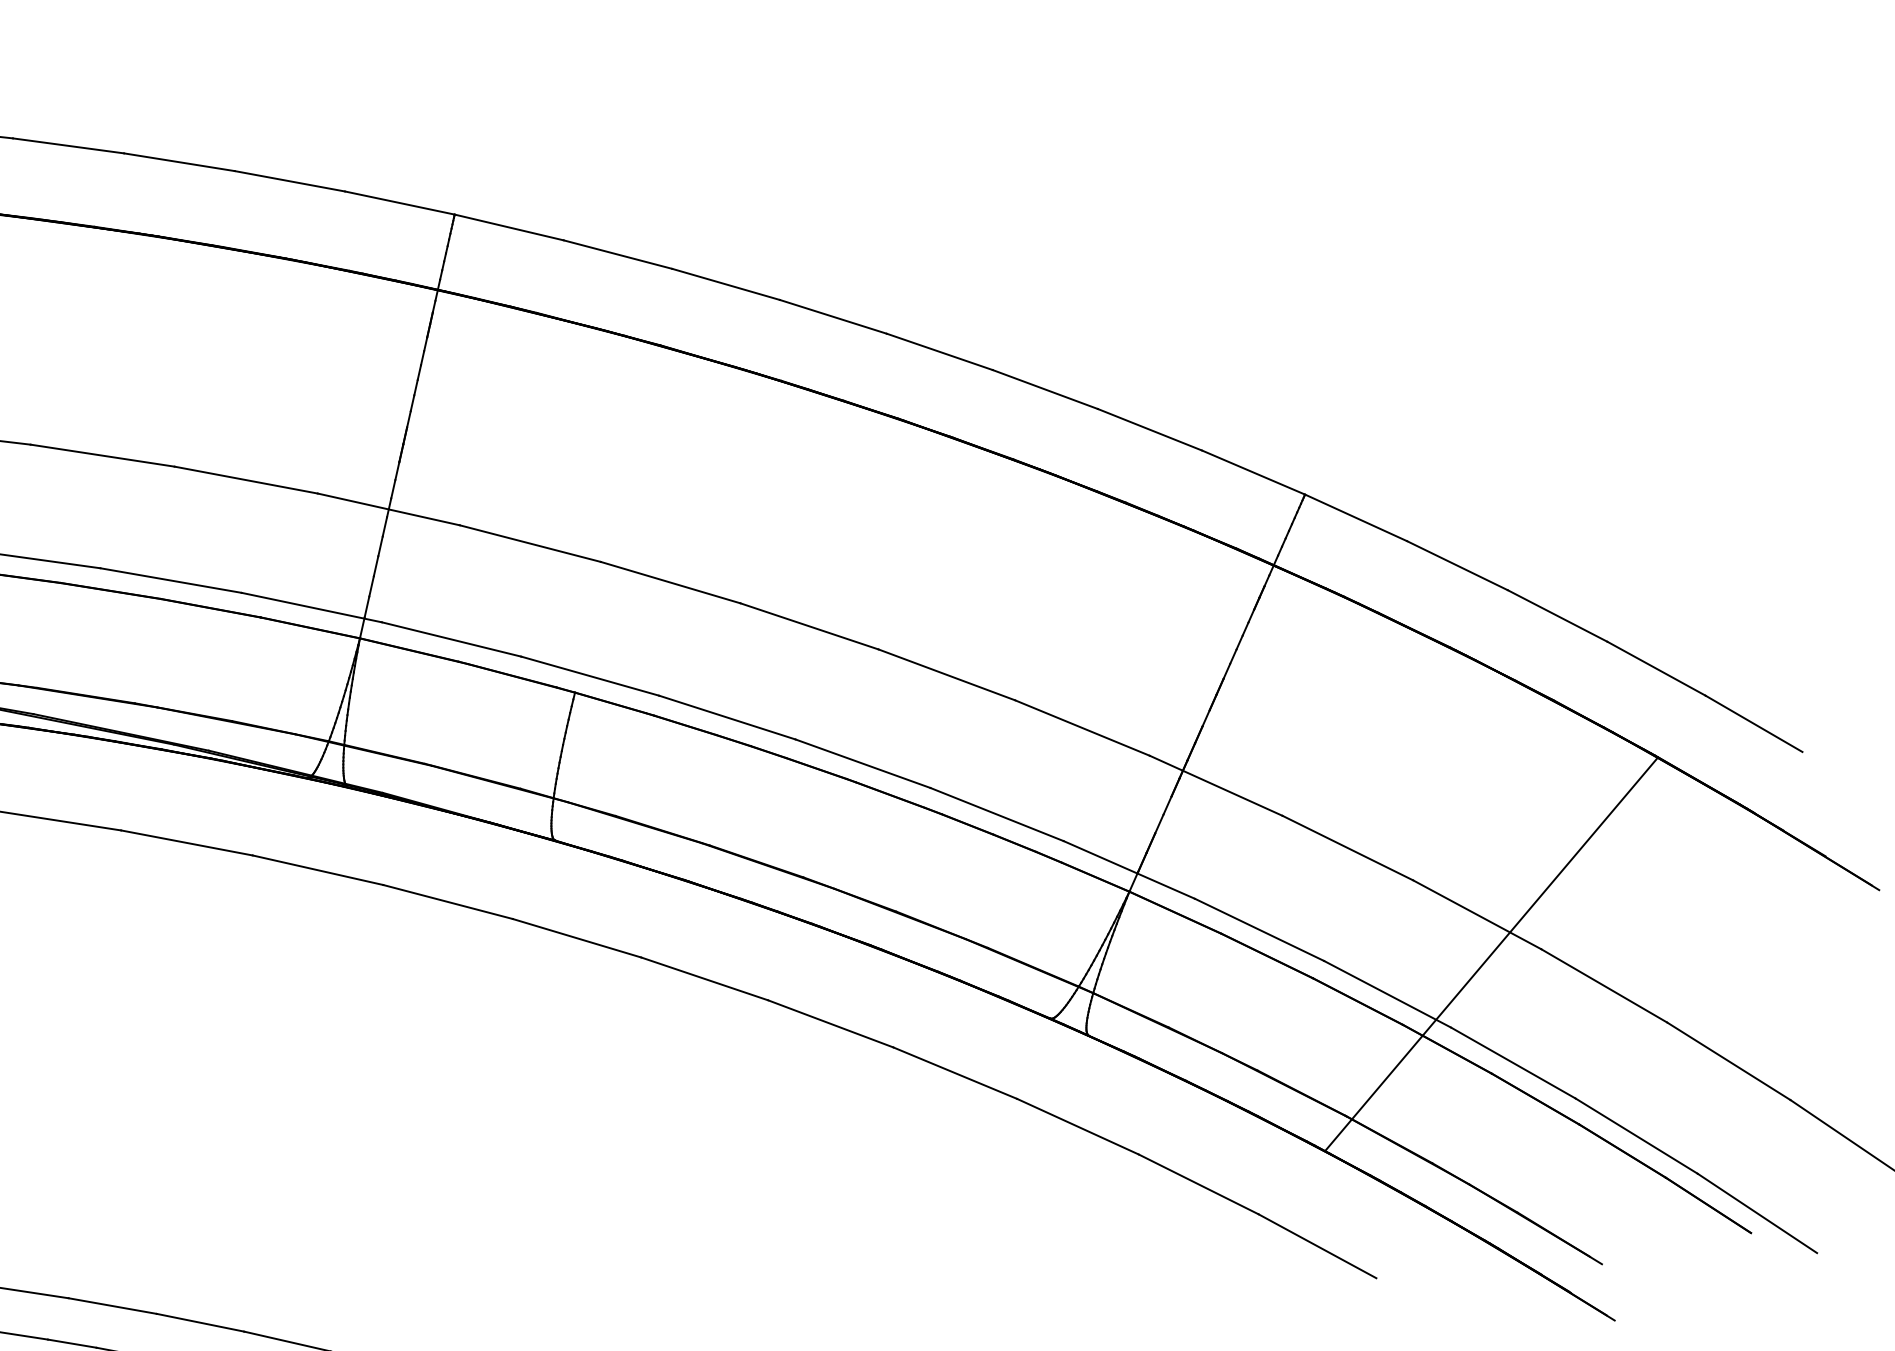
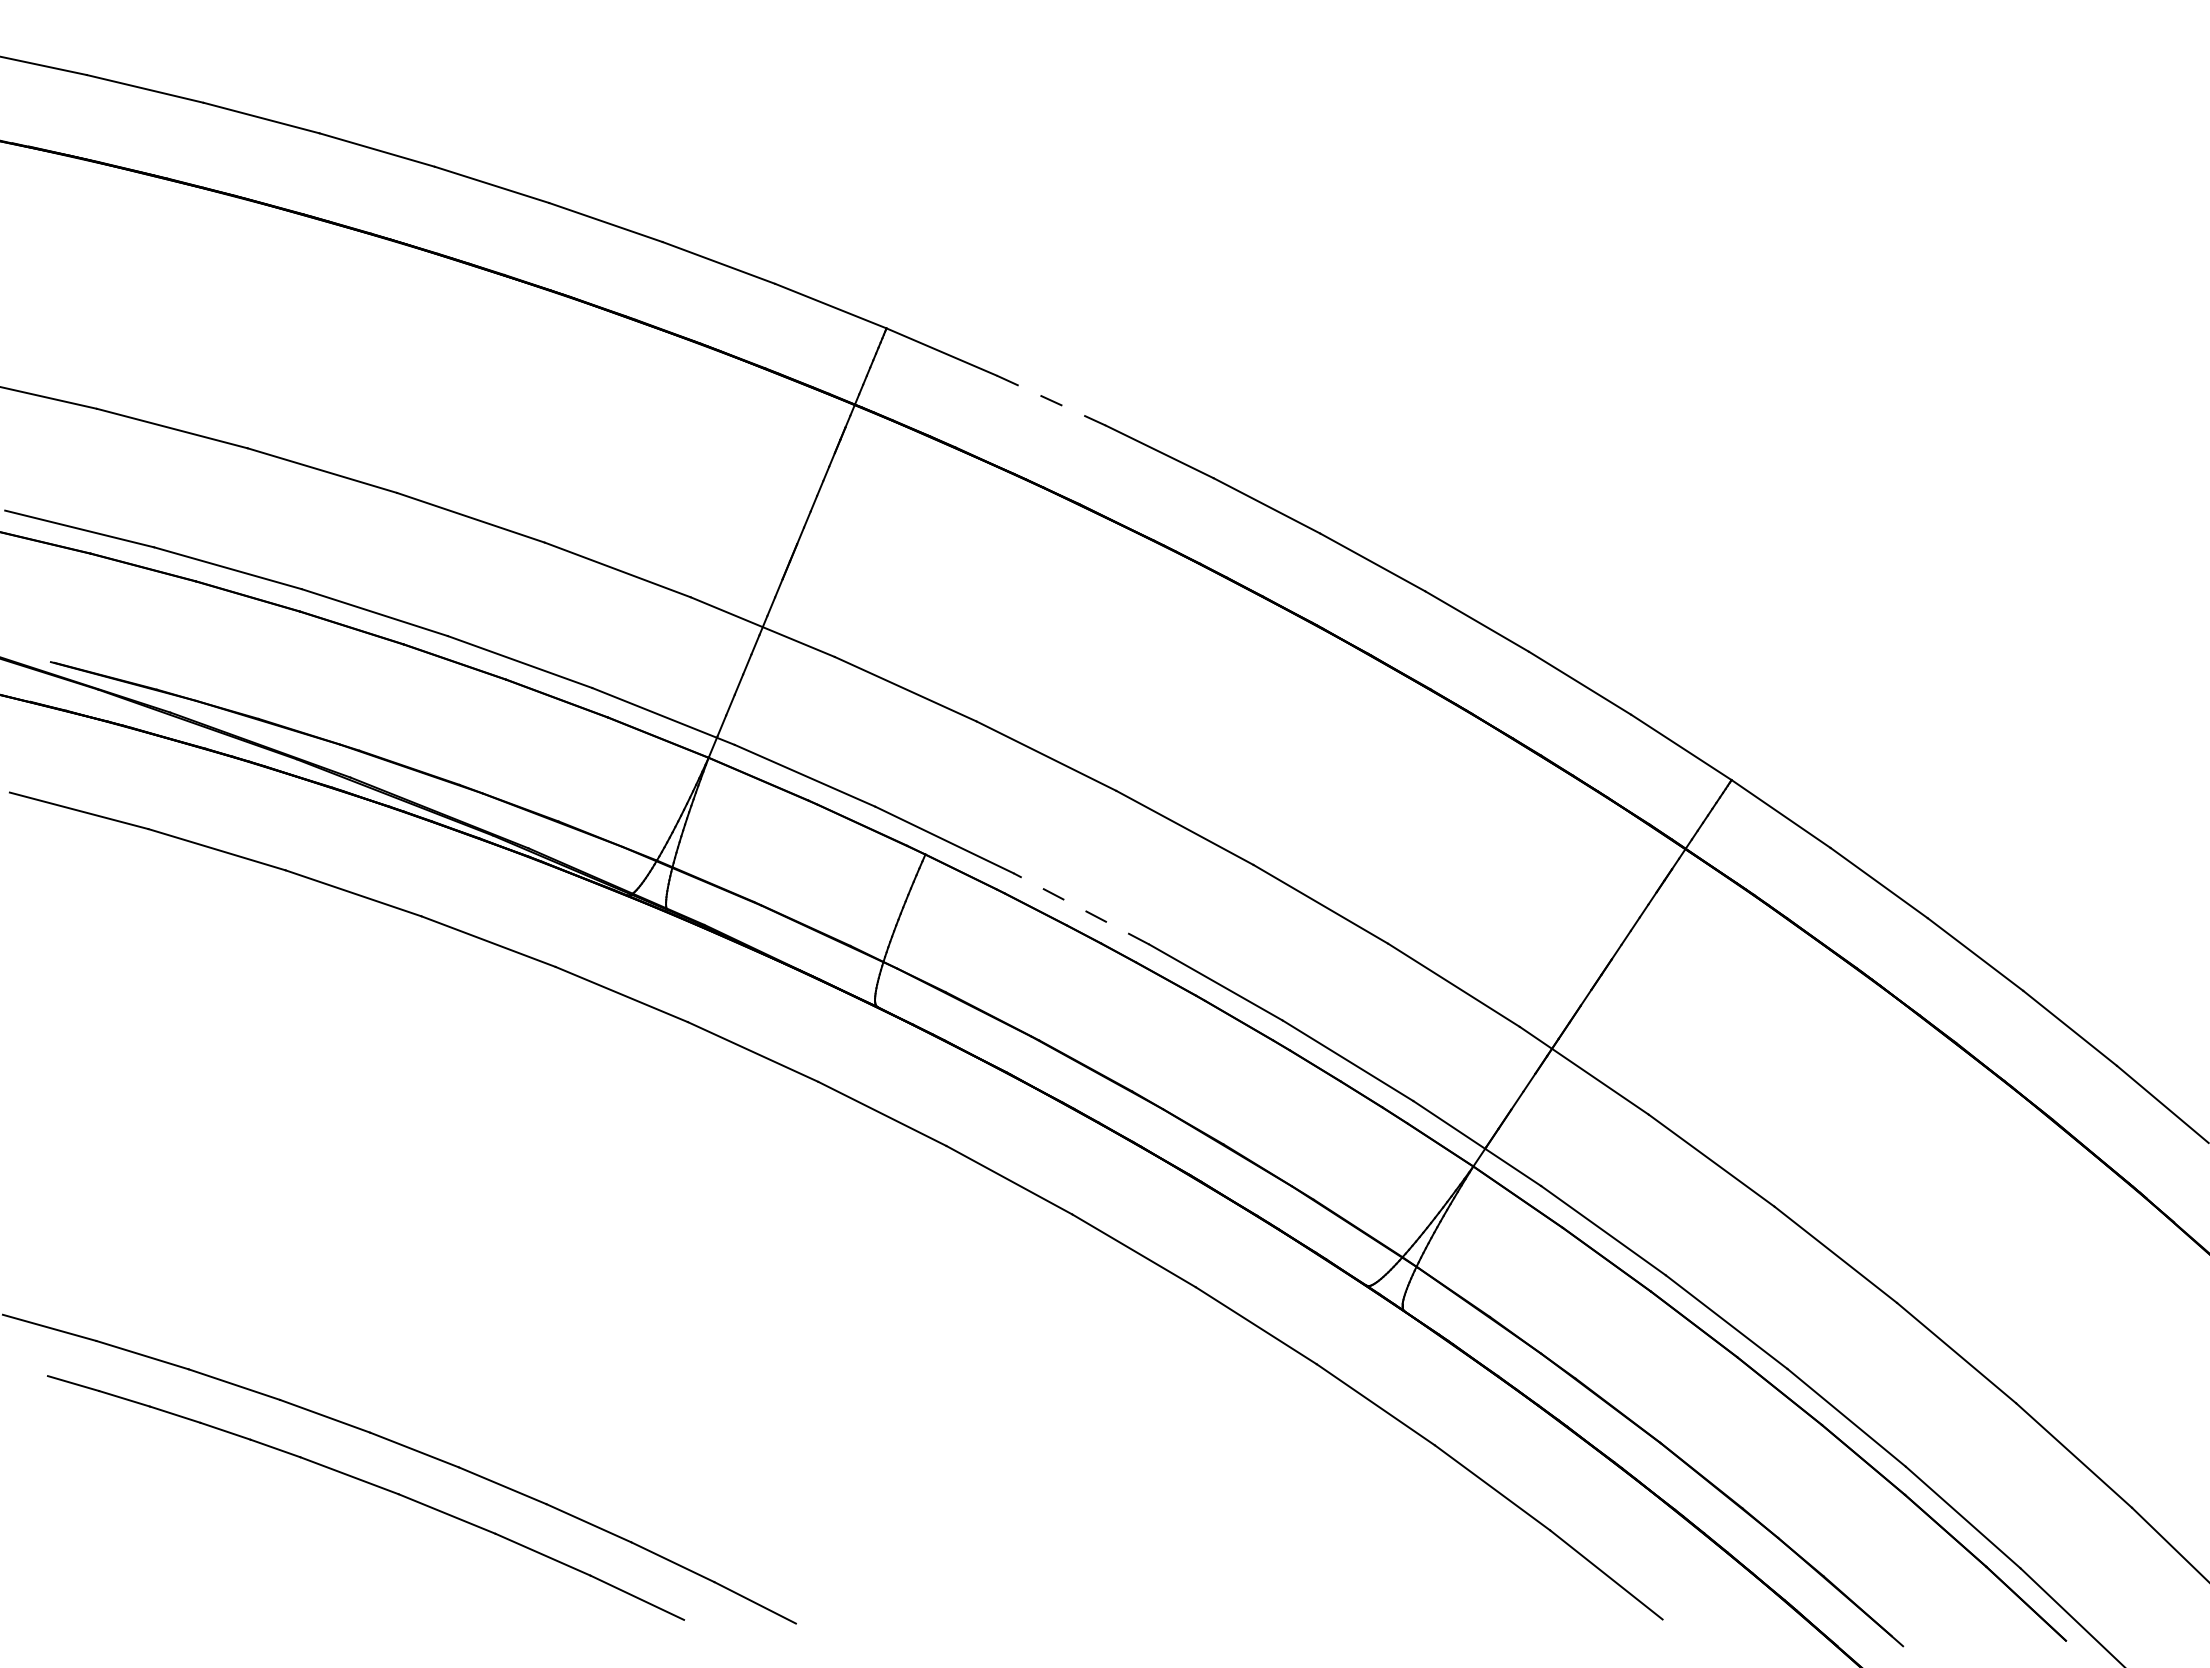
line: (618, 254) -> (1051, 400), solid -> dashed
line: (727, 717) -> (1081, 908), solid -> dashed
line: (1491, 953) -> (1843, 1298), removed

